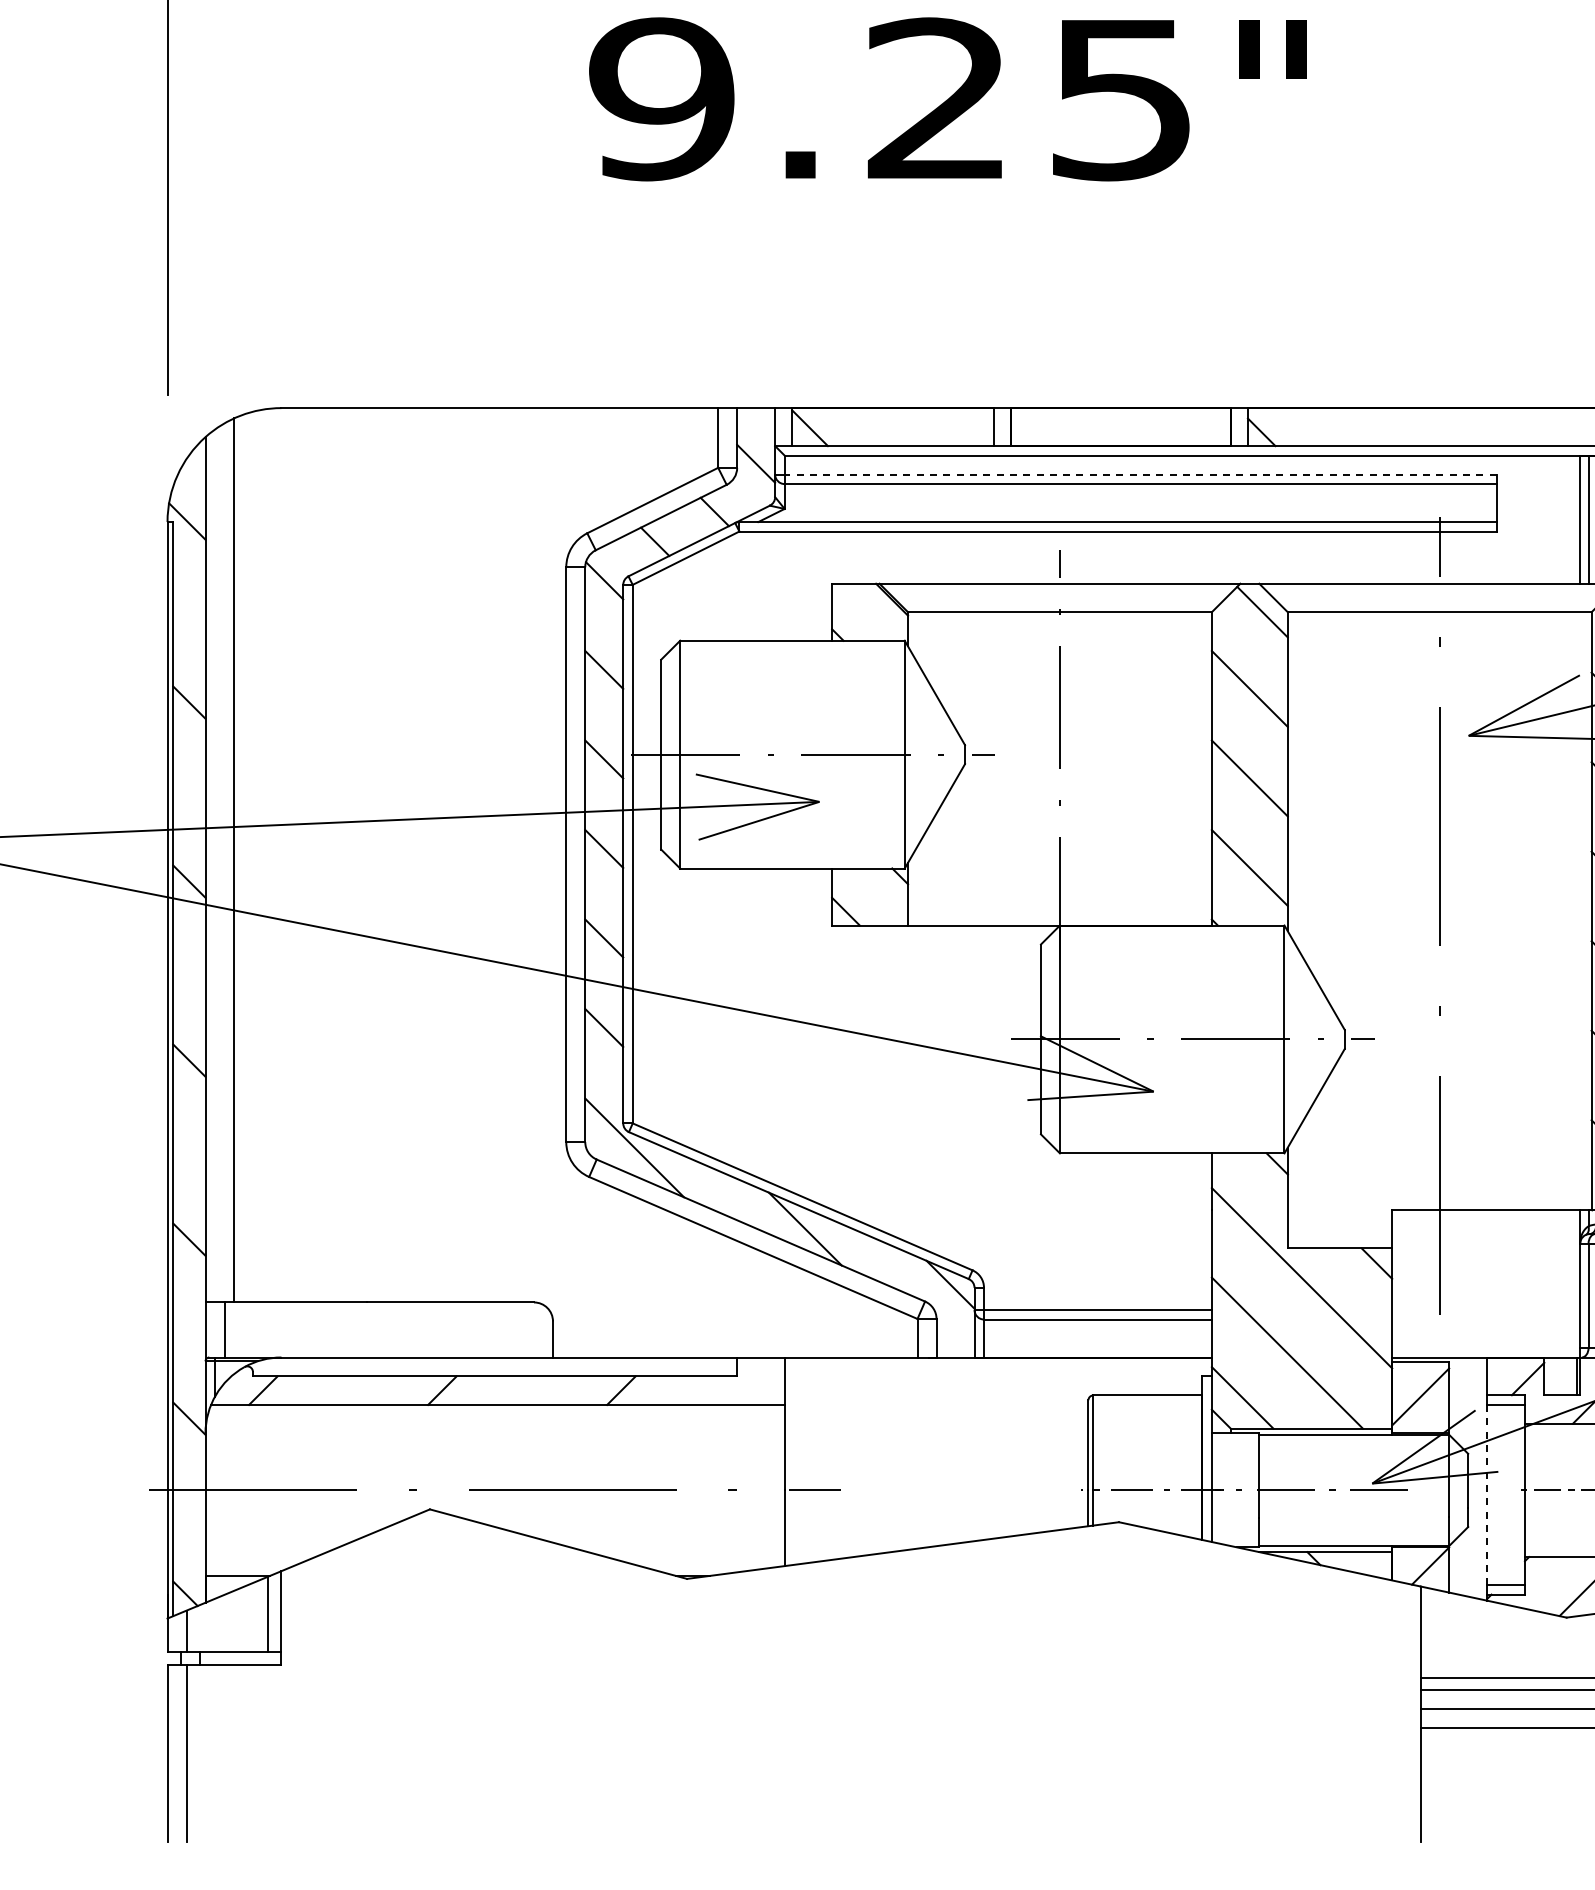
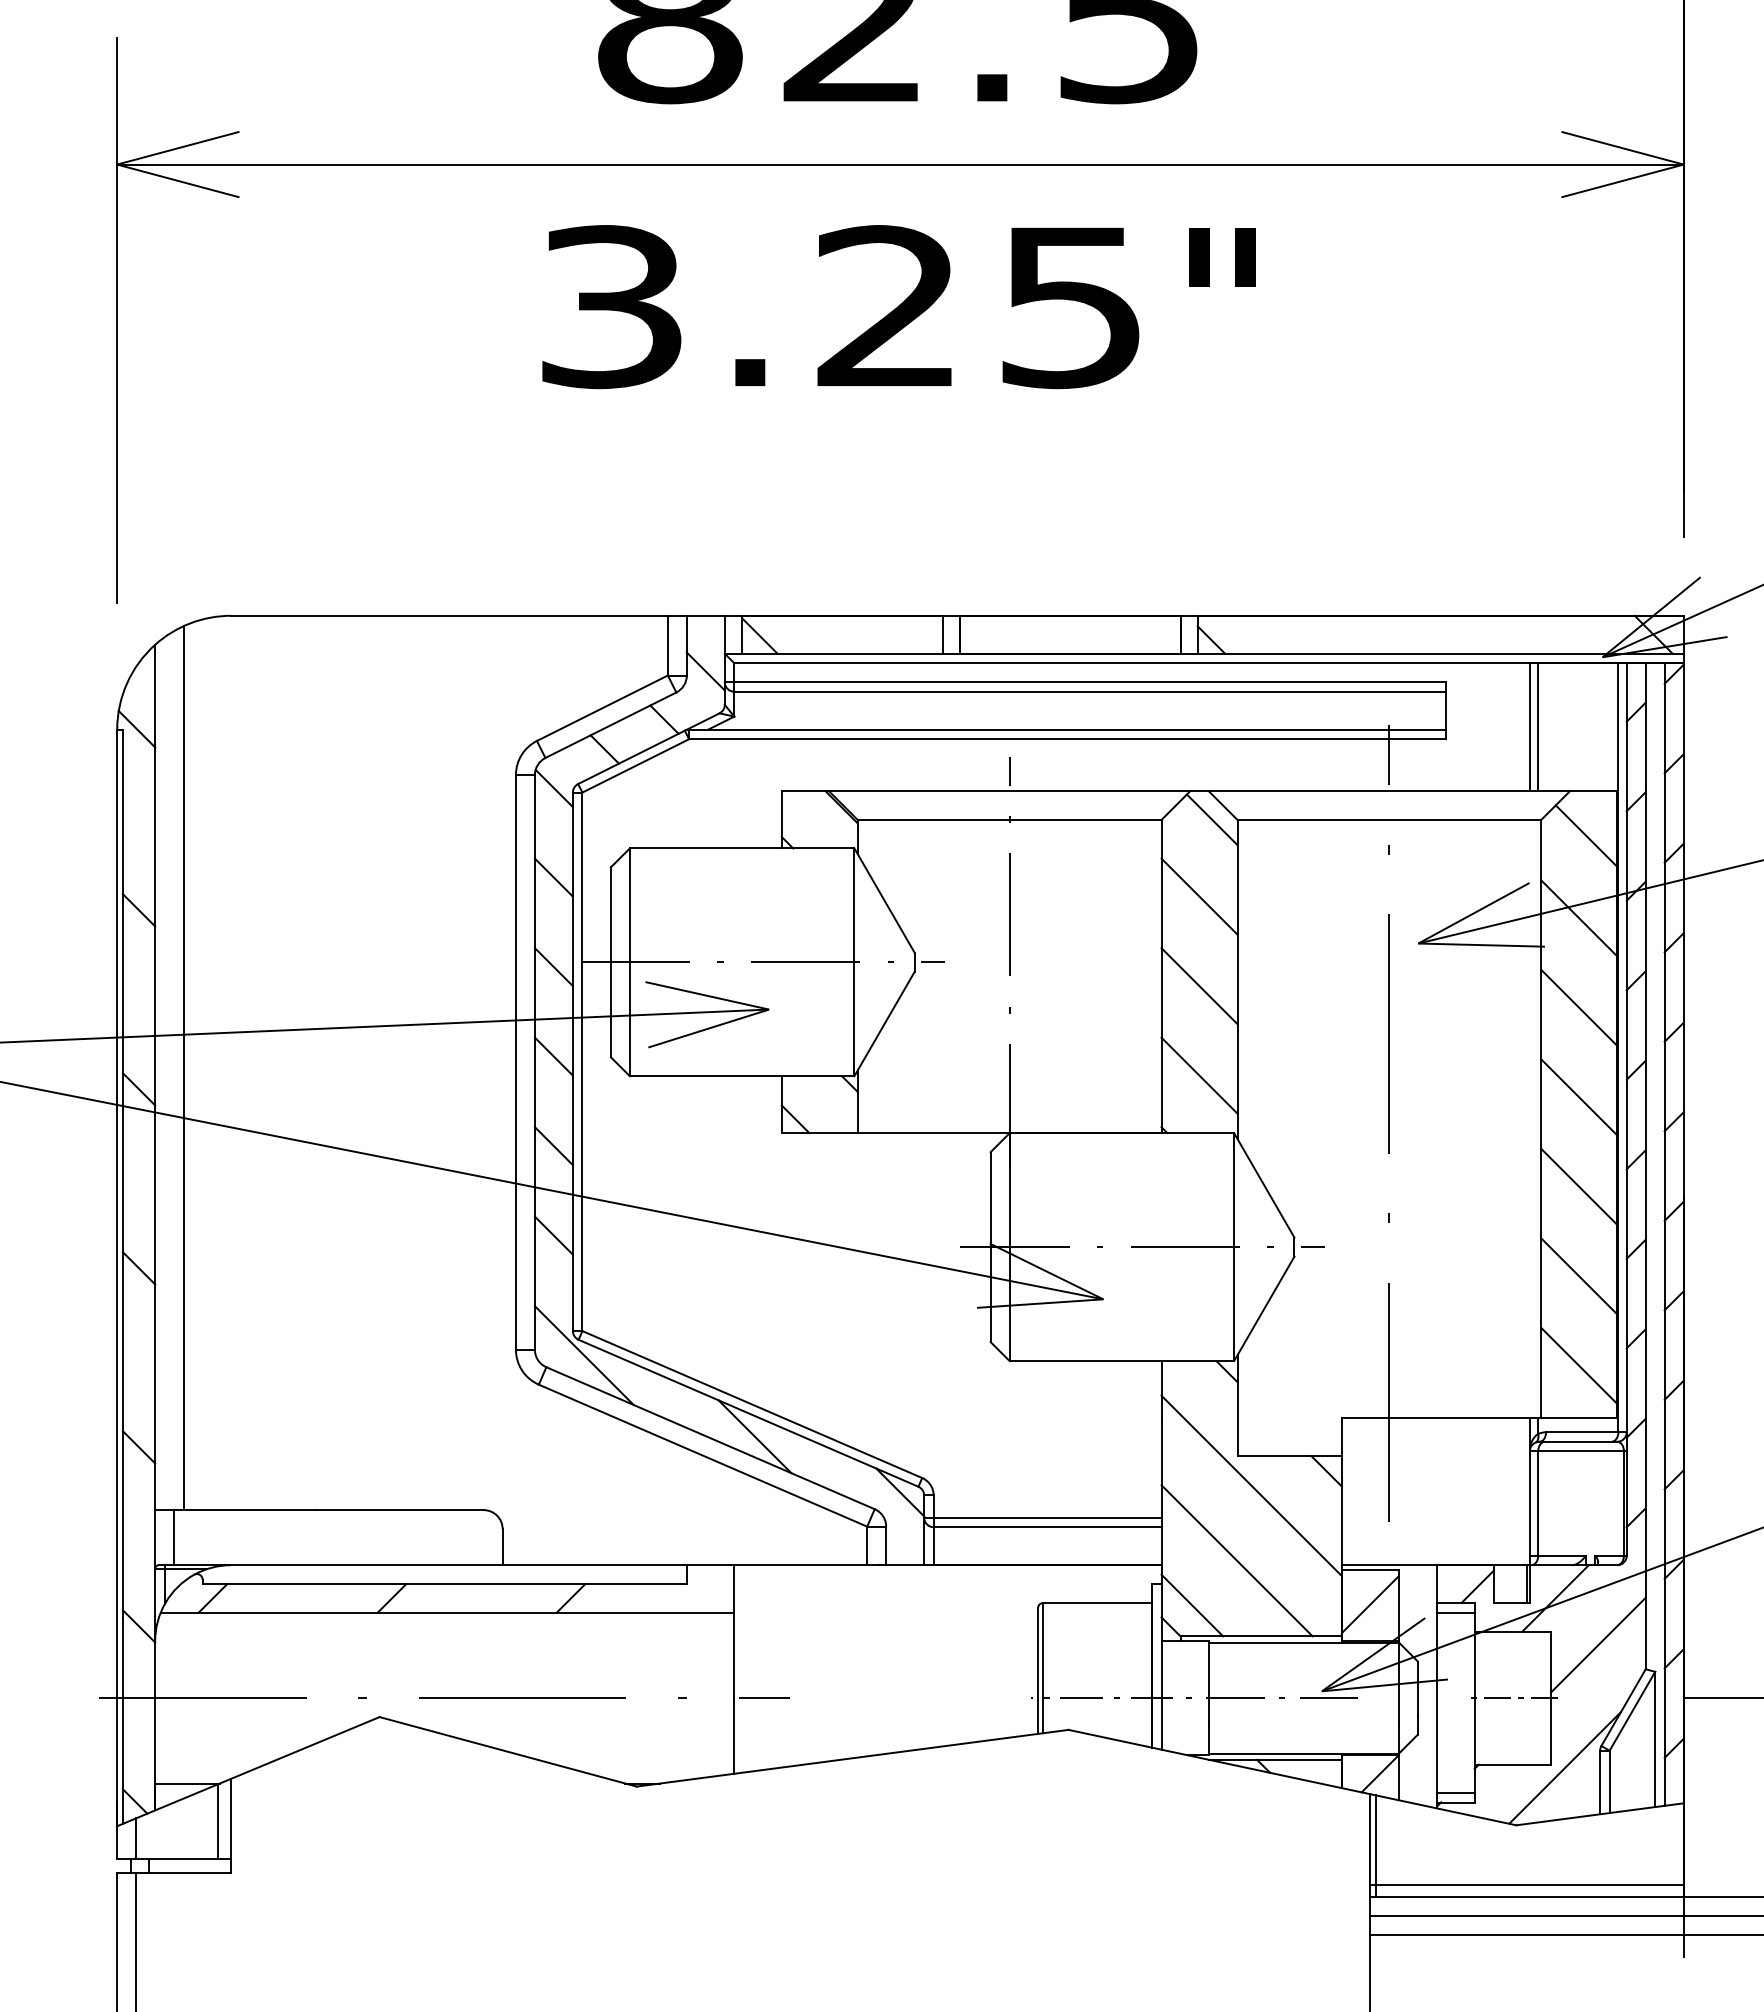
text: (661, 98) -> (611, 306), 9.25 -> 3.25
line: (1139, 474) -> (1089, 682), dashed -> solid
line: (1486, 1494) -> (1436, 1702), dashed -> solid
line: (1426, 1638) -> (1376, 1846), added

